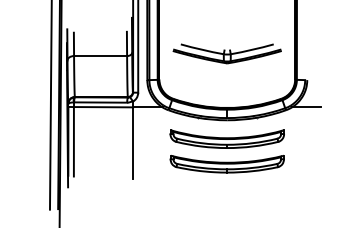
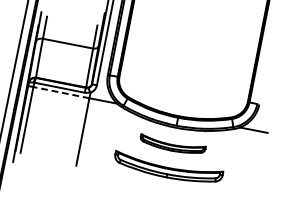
part: (226, 53) -> (187, 64), removed
line: (103, 107) -> (61, 92), solid -> dashed
part: (226, 138) -> (172, 144), size x0.6

